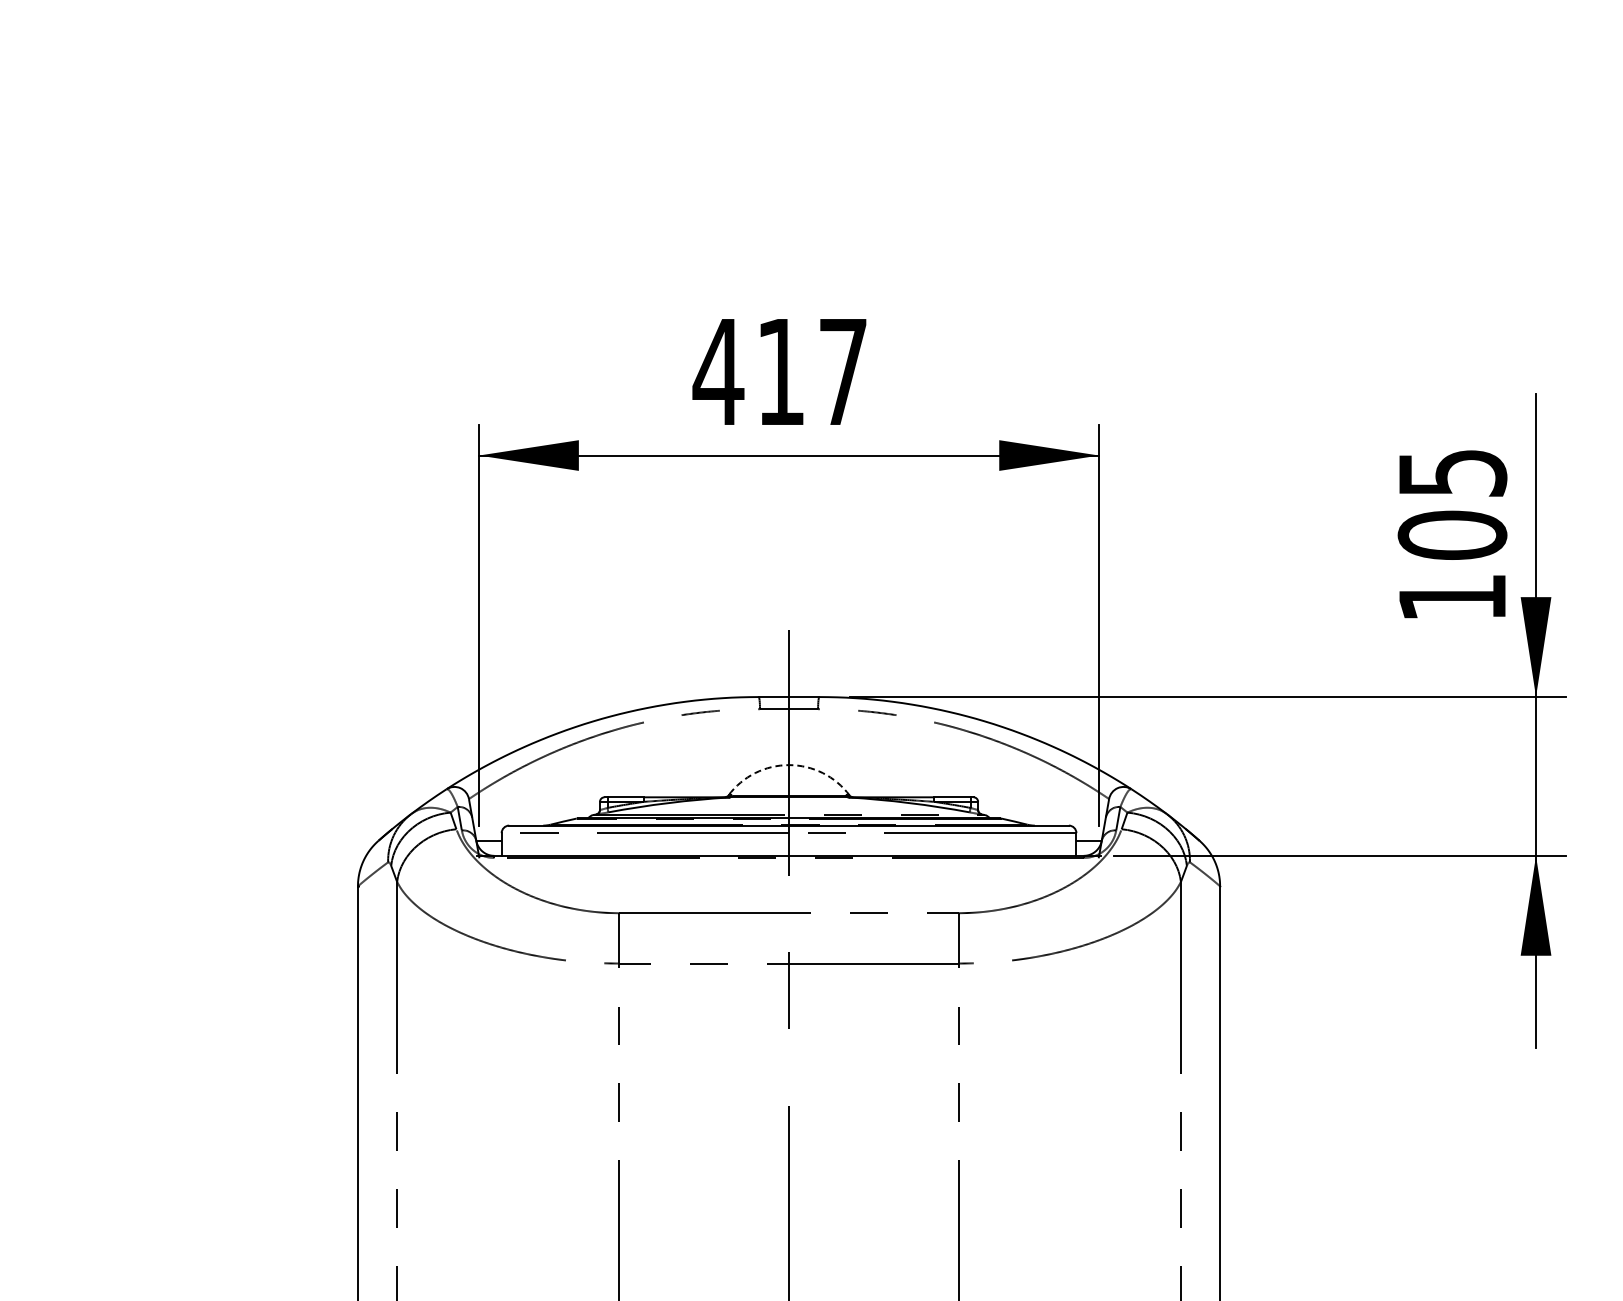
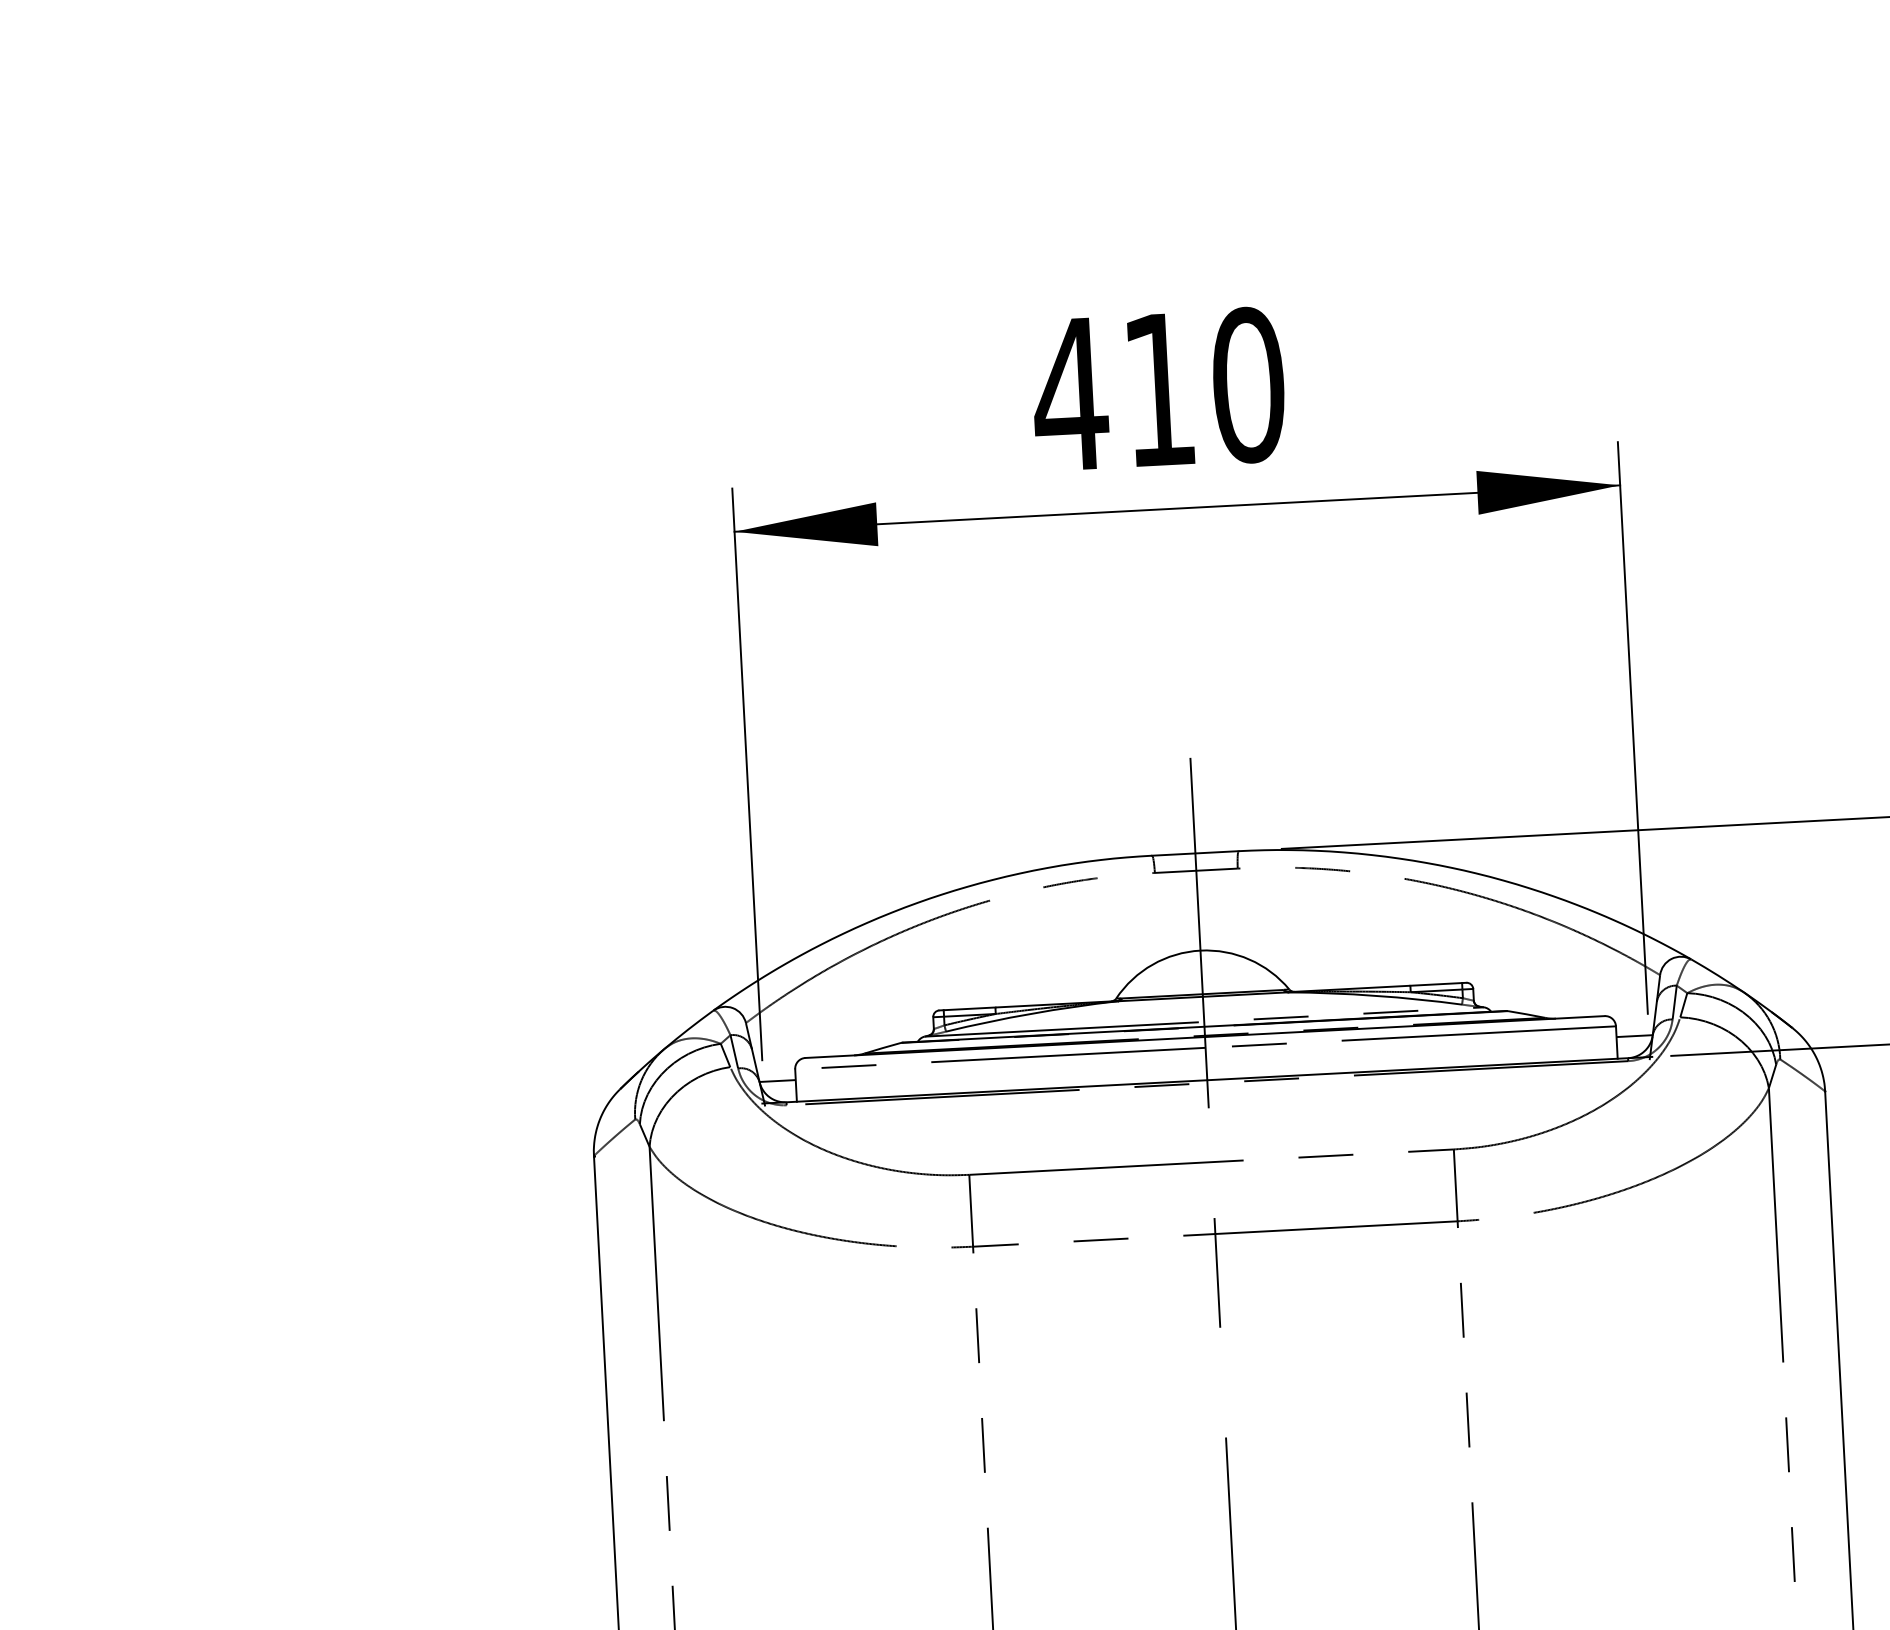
text: (843, 371) -> (1248, 384), 417 -> 410
arc: (789, 765) -> (1201, 951), dashed -> solid

